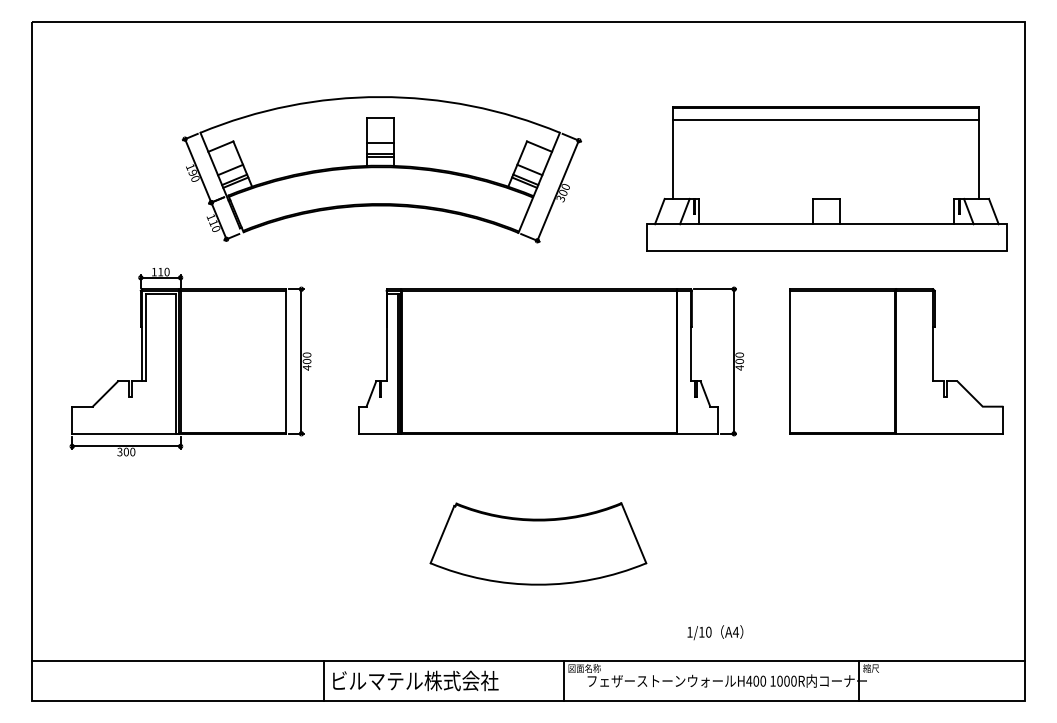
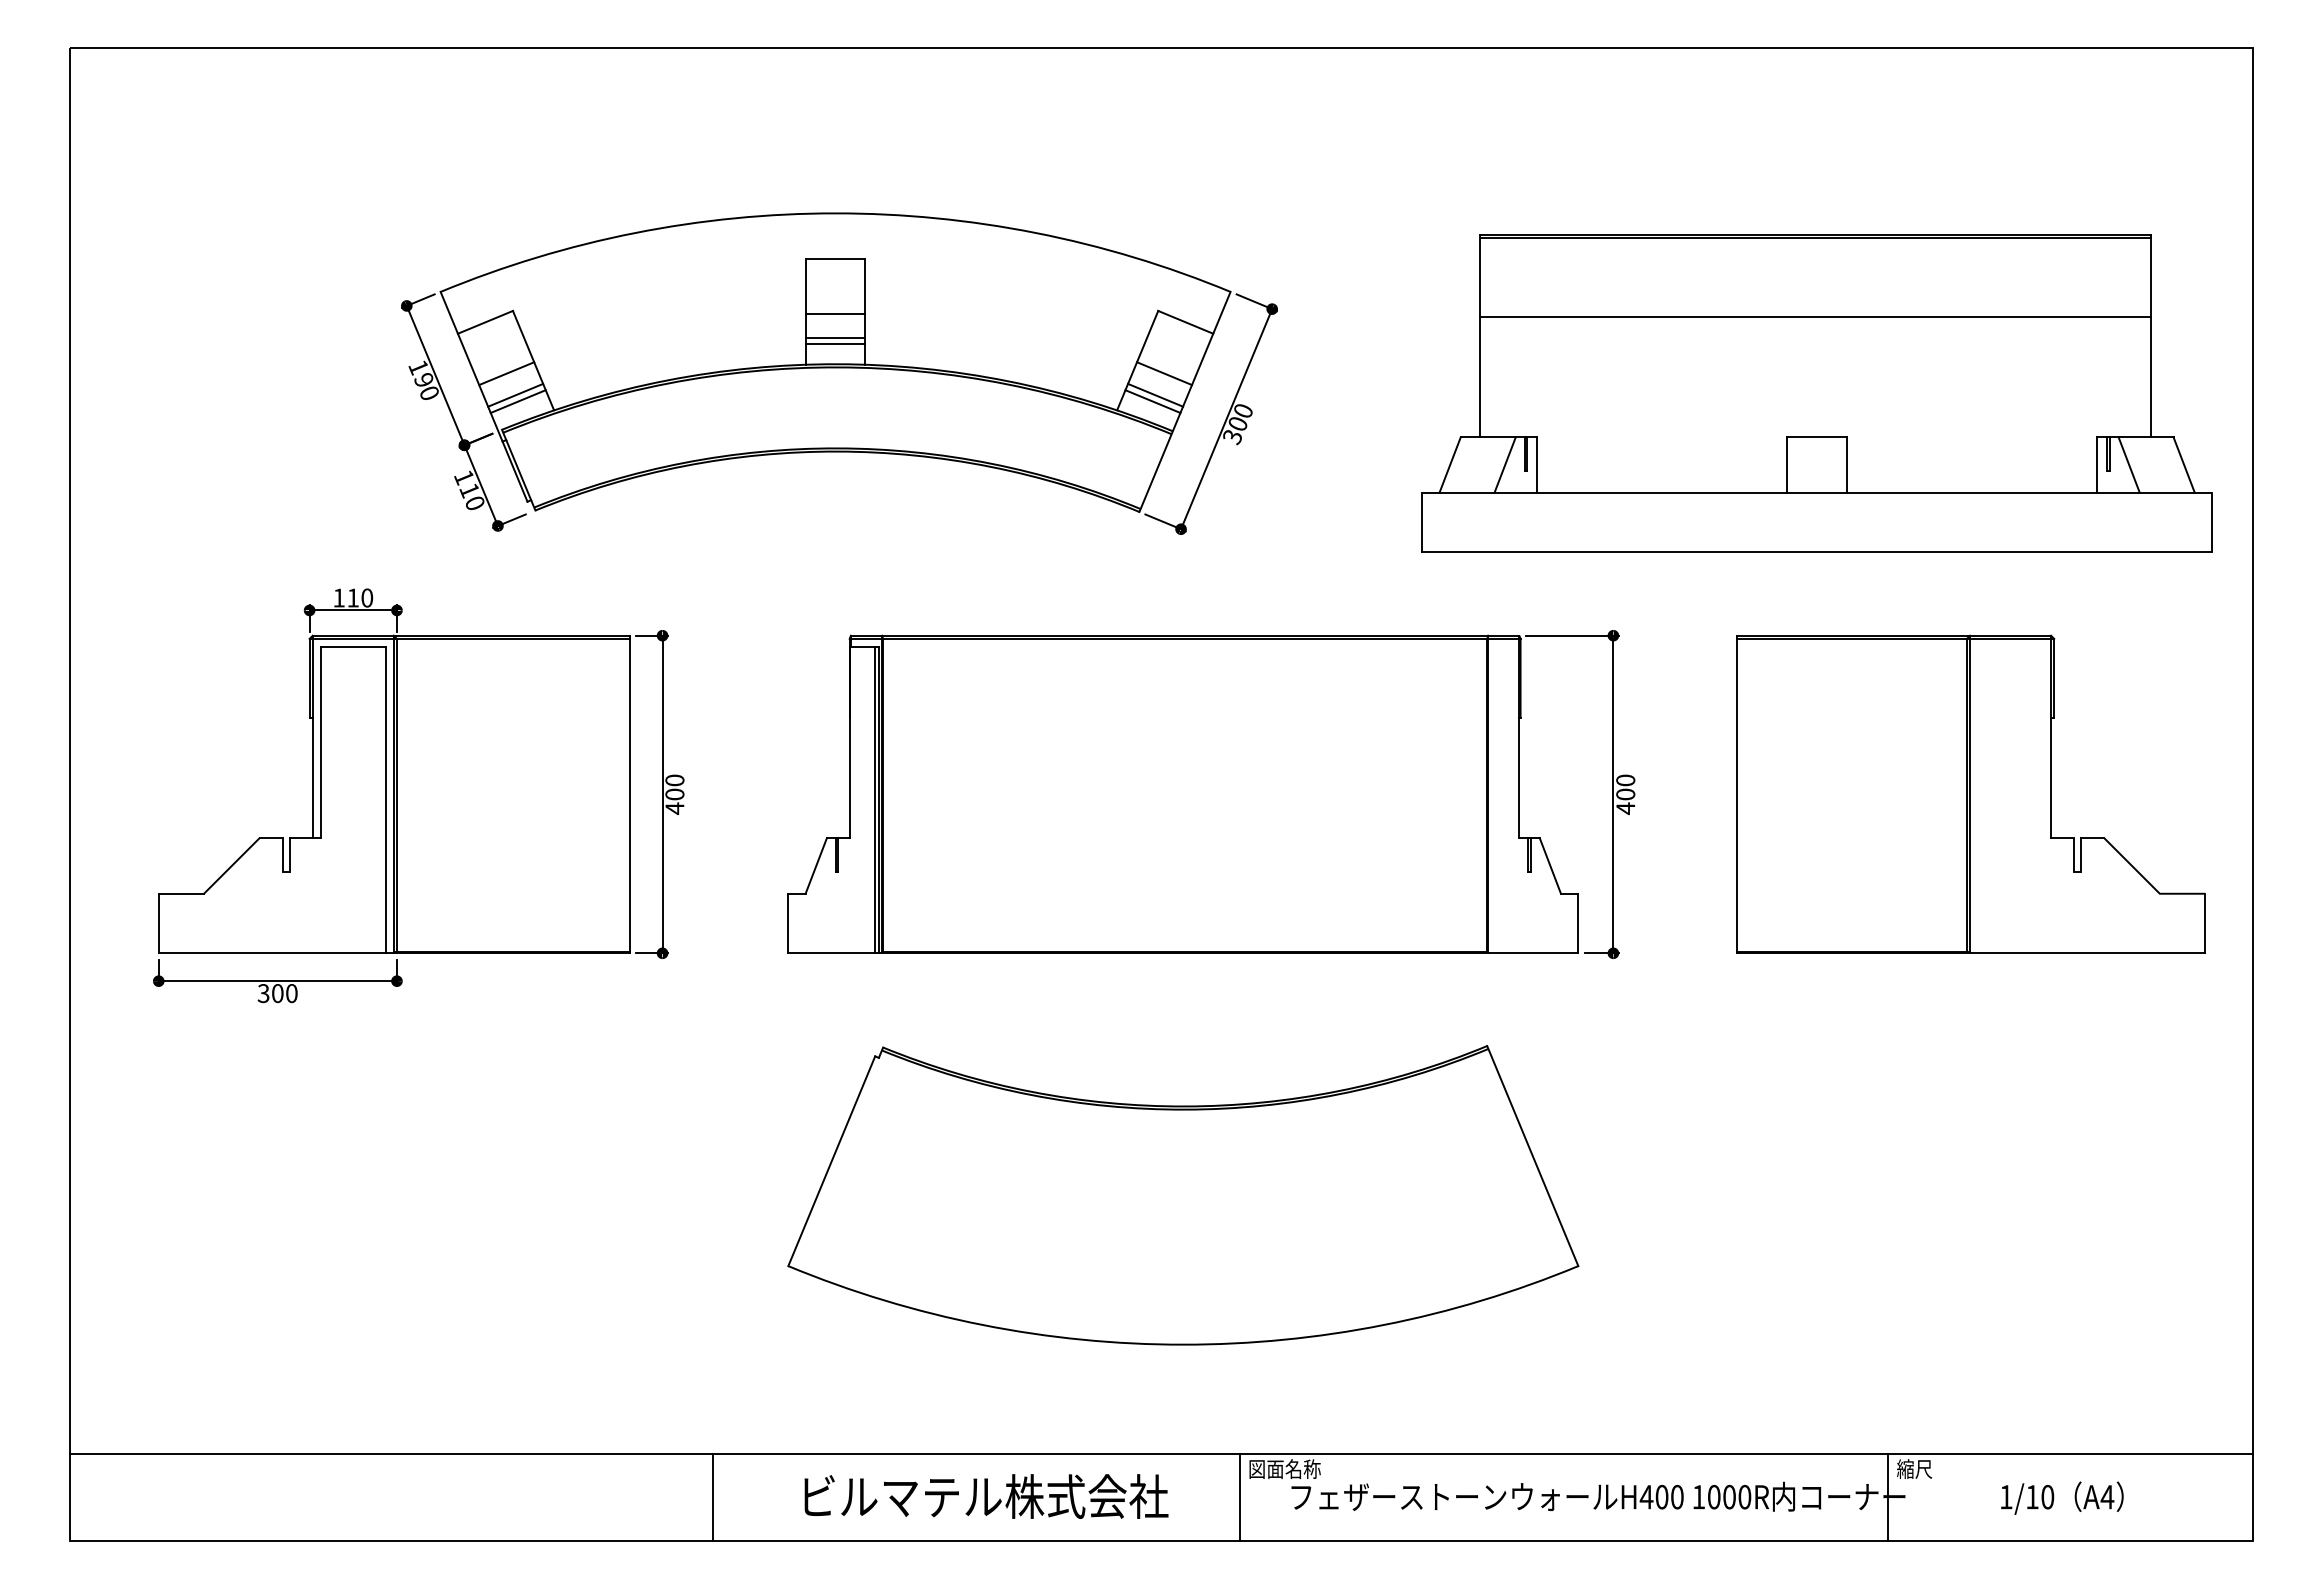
line: (825, 120) -> (1814, 317), moved
part: (538, 543) -> (1183, 1194), size x1.67
text: (715, 632) -> (2062, 1497), moved
text: (415, 680) -> (985, 1495), moved

